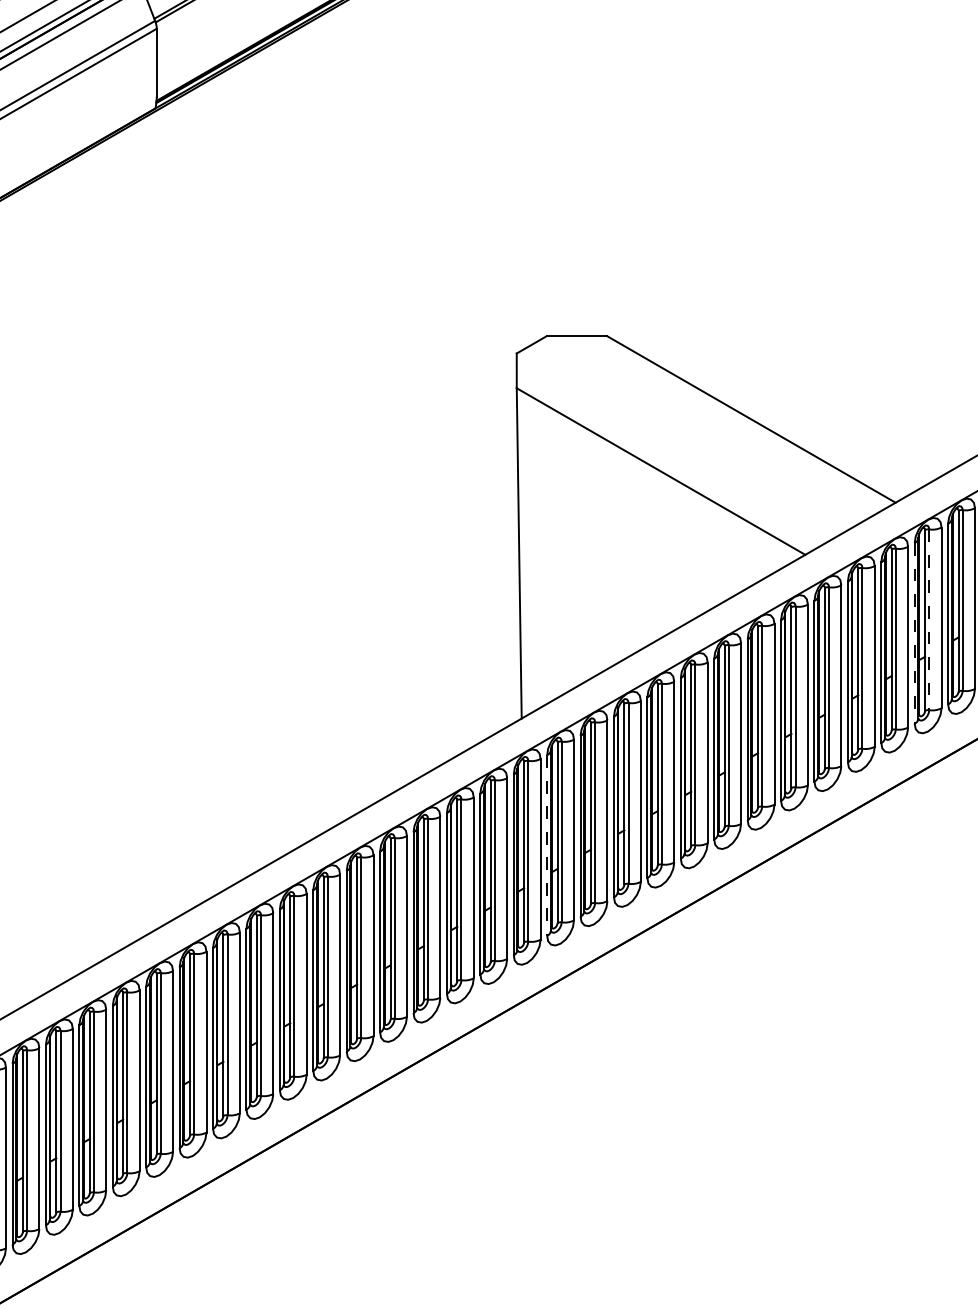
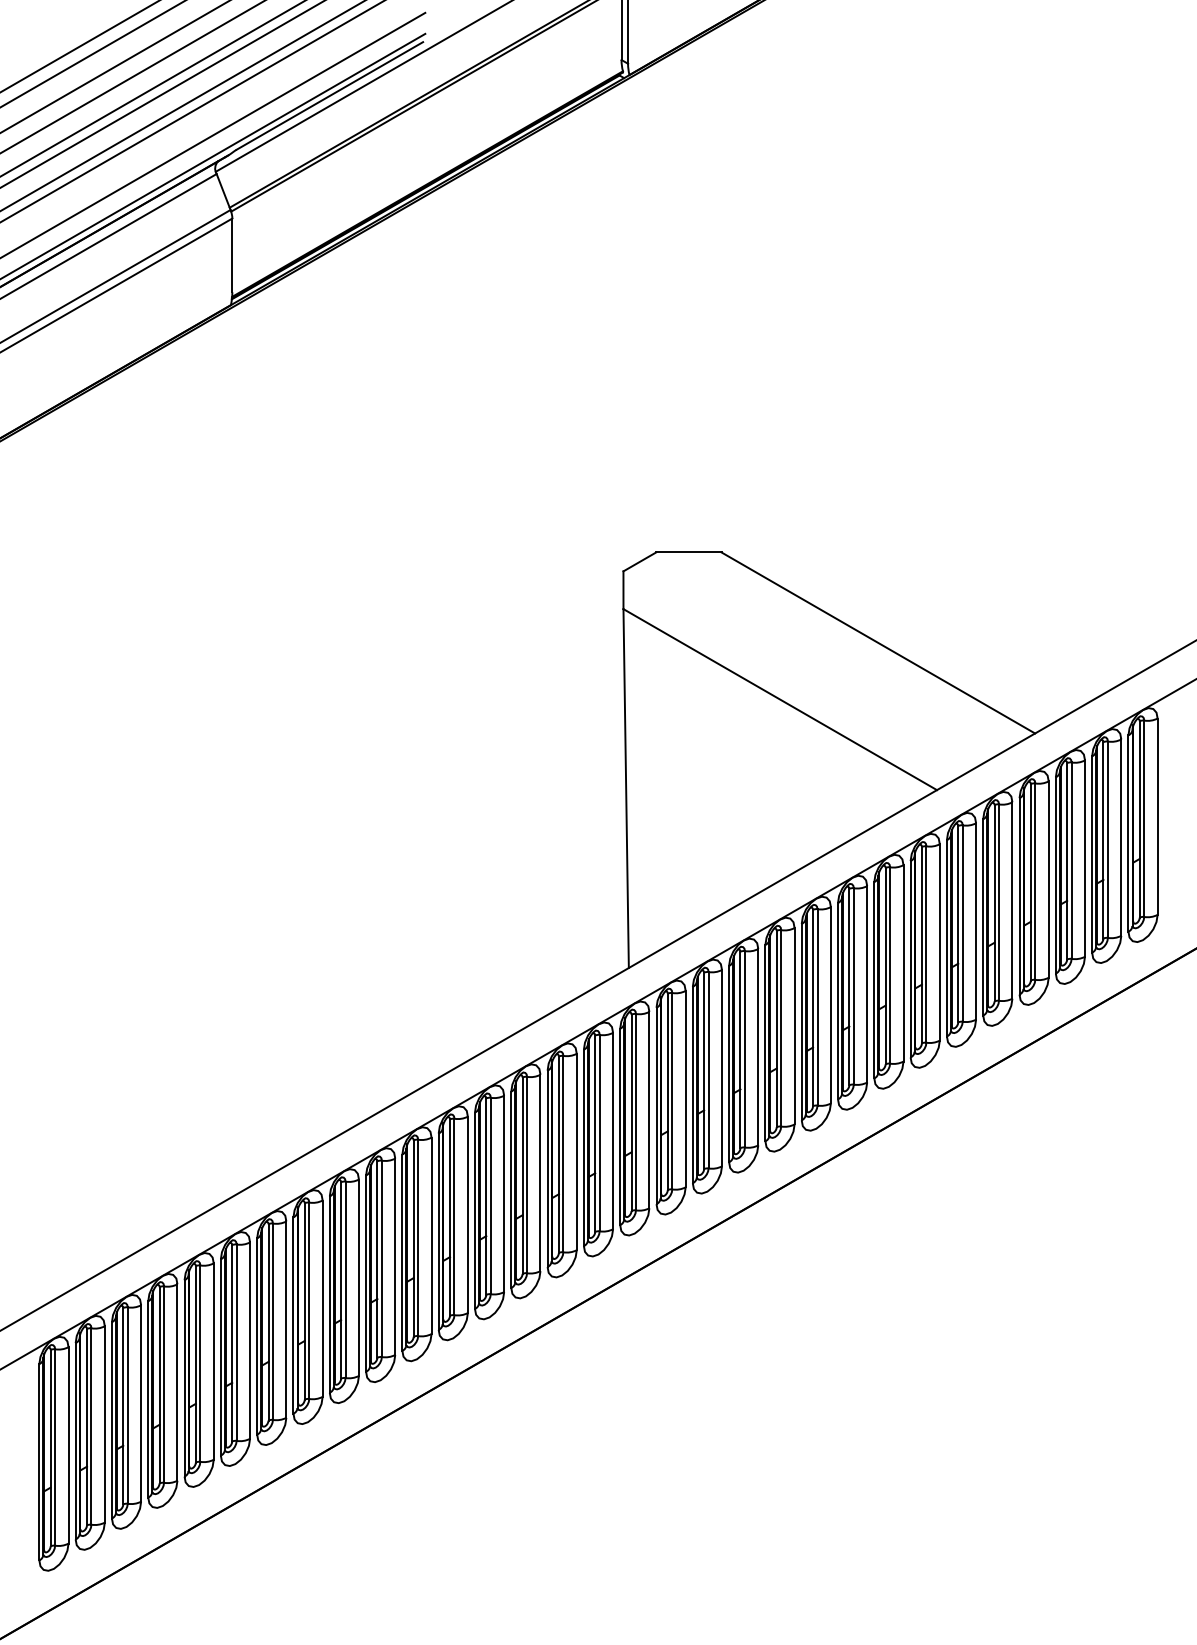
line: (929, 620) -> (1071, 861), dashed -> solid
line: (914, 633) -> (1055, 875), dashed -> solid
line: (547, 846) -> (656, 1106), dashed -> solid

